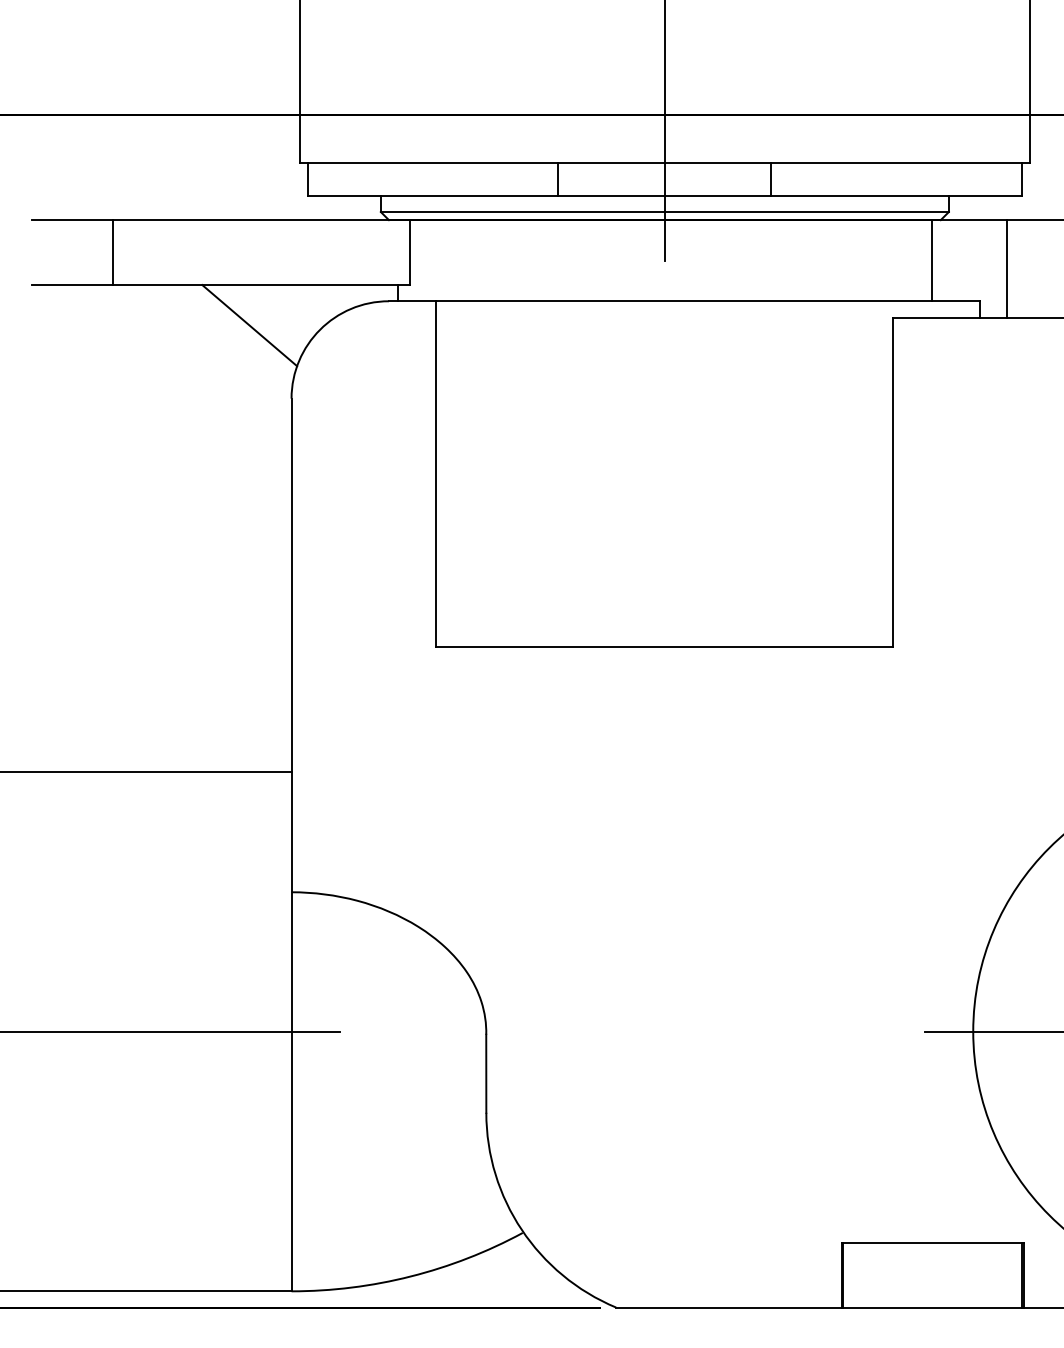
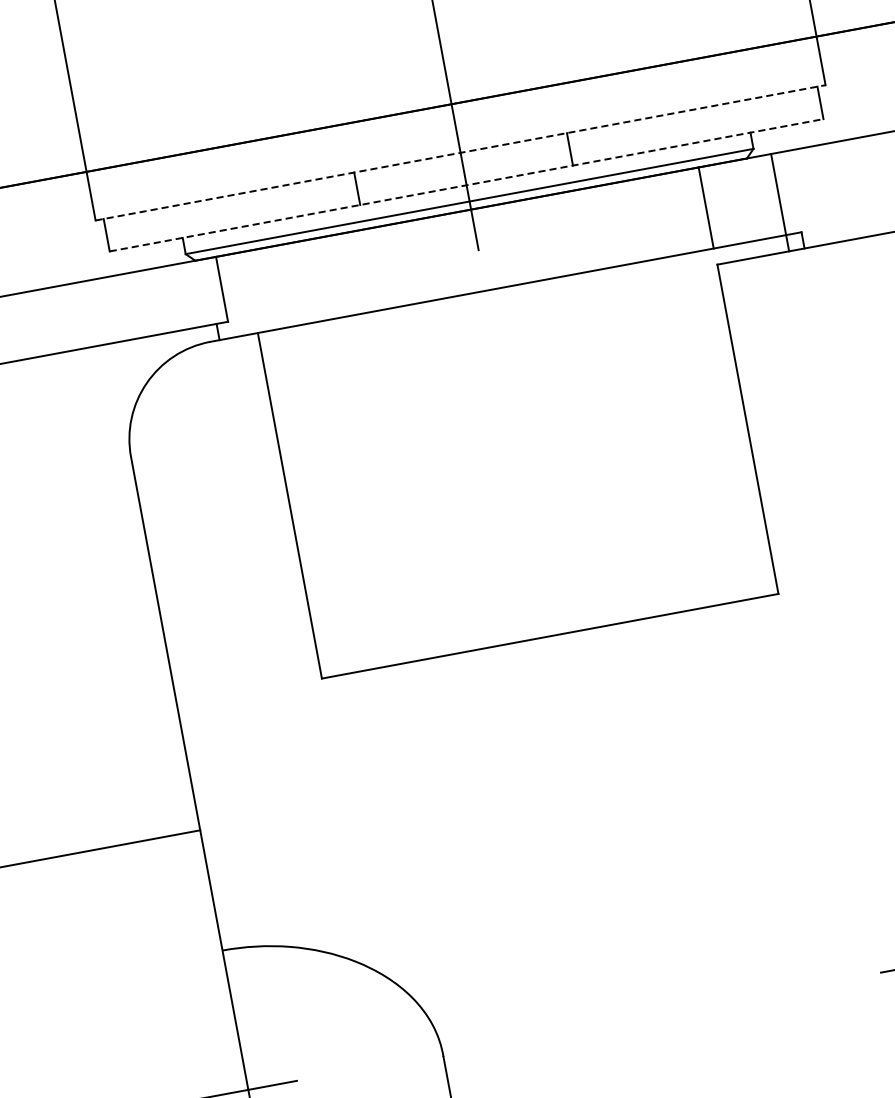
line: (665, 163) -> (461, 152), solid -> dashed
line: (665, 195) -> (467, 184), solid -> dashed
line: (931, 260) -> (706, 207), moved
line: (1007, 268) -> (780, 202), moved
line: (249, 325) -> (75, 391), removed

